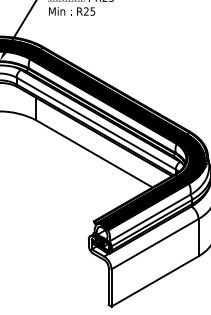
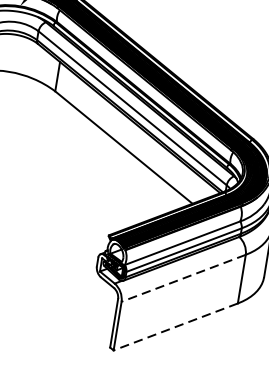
line: (154, 244) -> (182, 278), solid -> dashed
line: (154, 281) -> (175, 326), solid -> dashed

